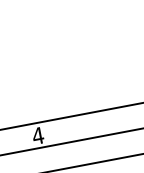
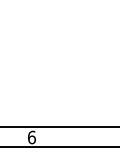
text: (37, 135) -> (31, 137), 4 -> 6

